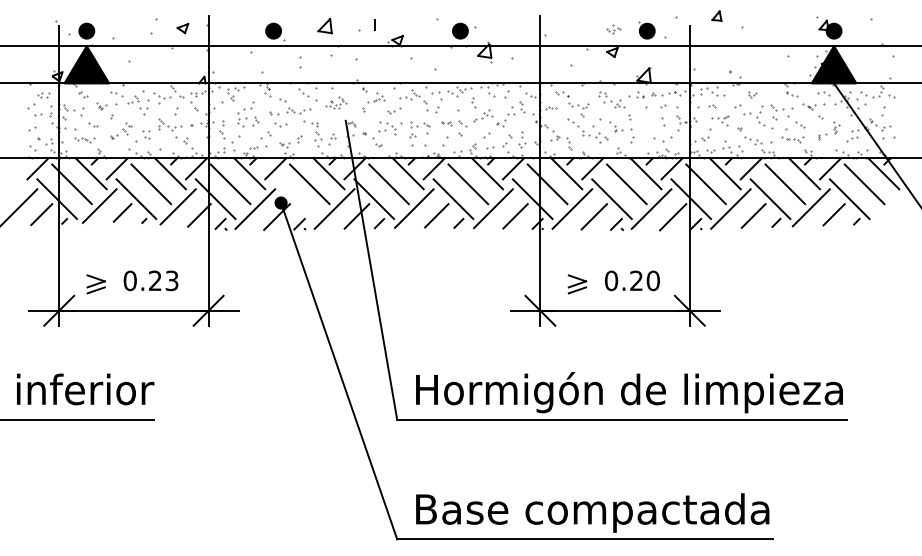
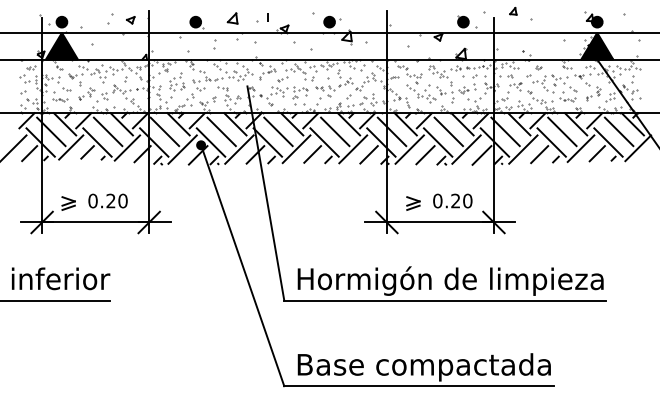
part: (613, 29) -> (463, 90), moved
part: (336, 102) -> (240, 73), size x1.67
line: (294, 198) -> (210, 142), added
line: (891, 207) -> (638, 148), added
text: (171, 280) -> (122, 200), 0.23 -> 0.20

